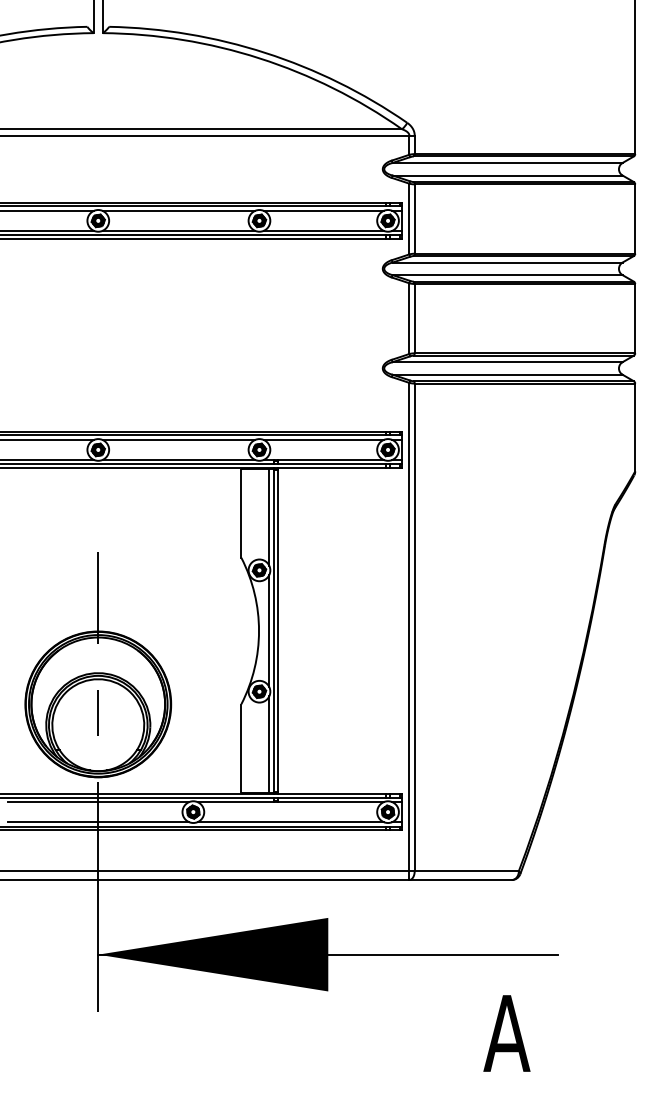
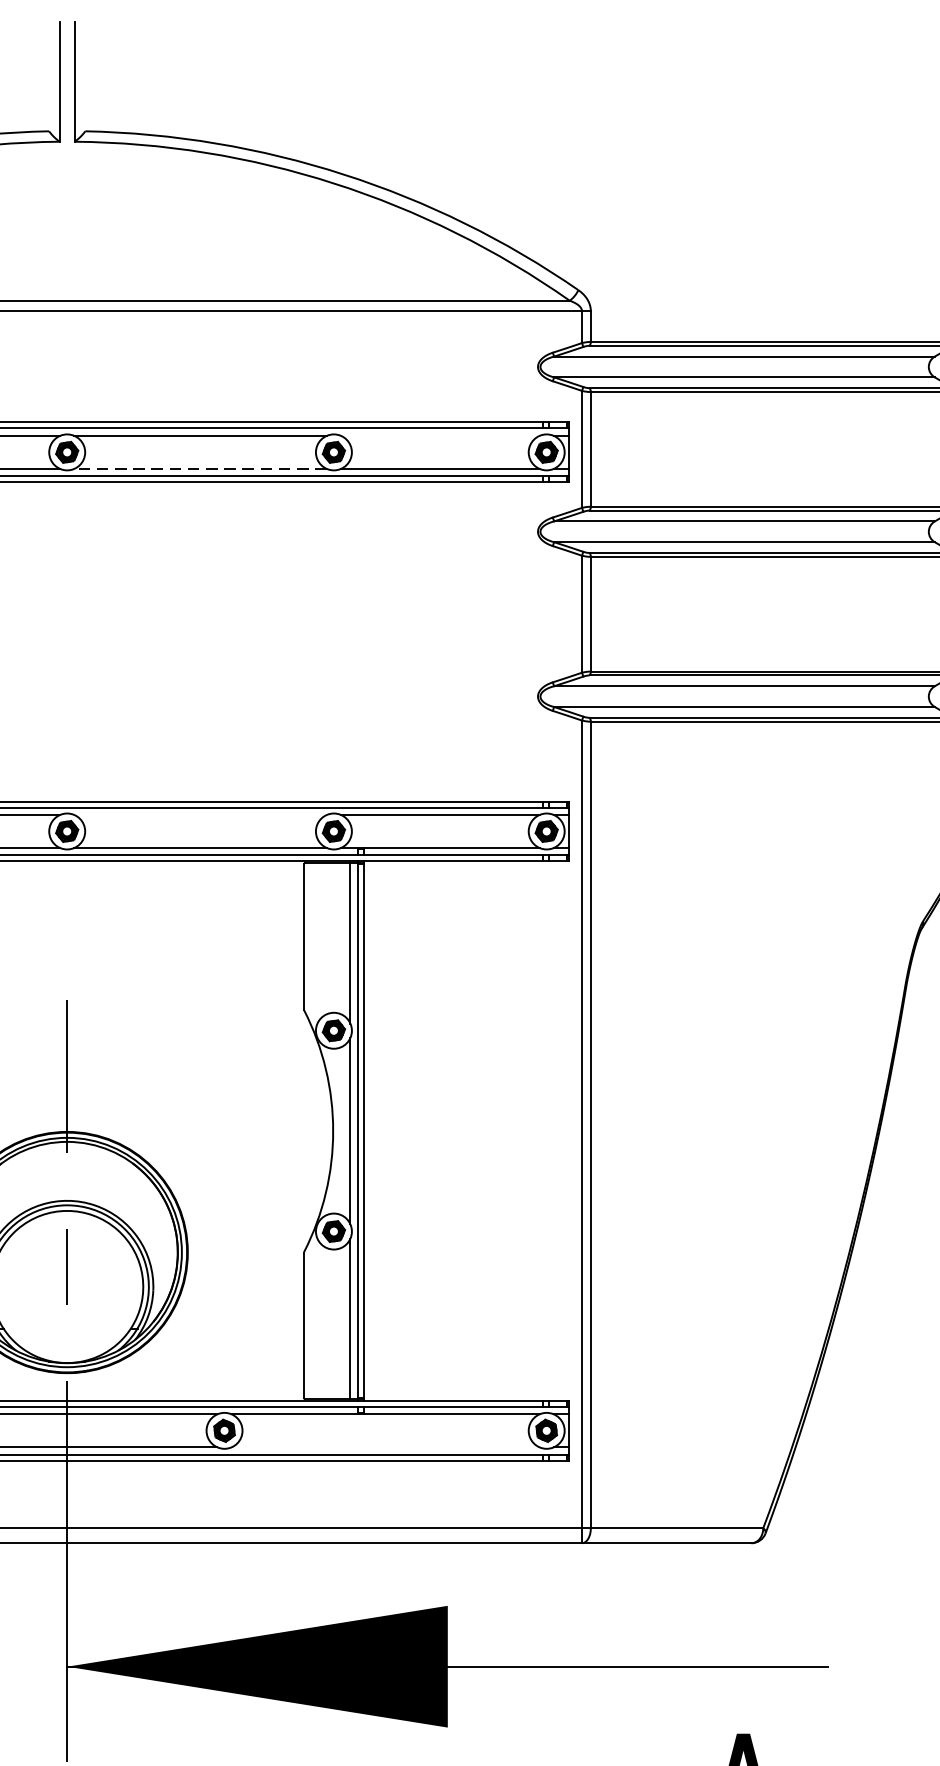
line: (323, 210) -> (439, 435), removed
line: (178, 230) -> (199, 468), solid -> dashed
line: (178, 439) -> (199, 814), removed
line: (290, 822) -> (385, 1447), removed

